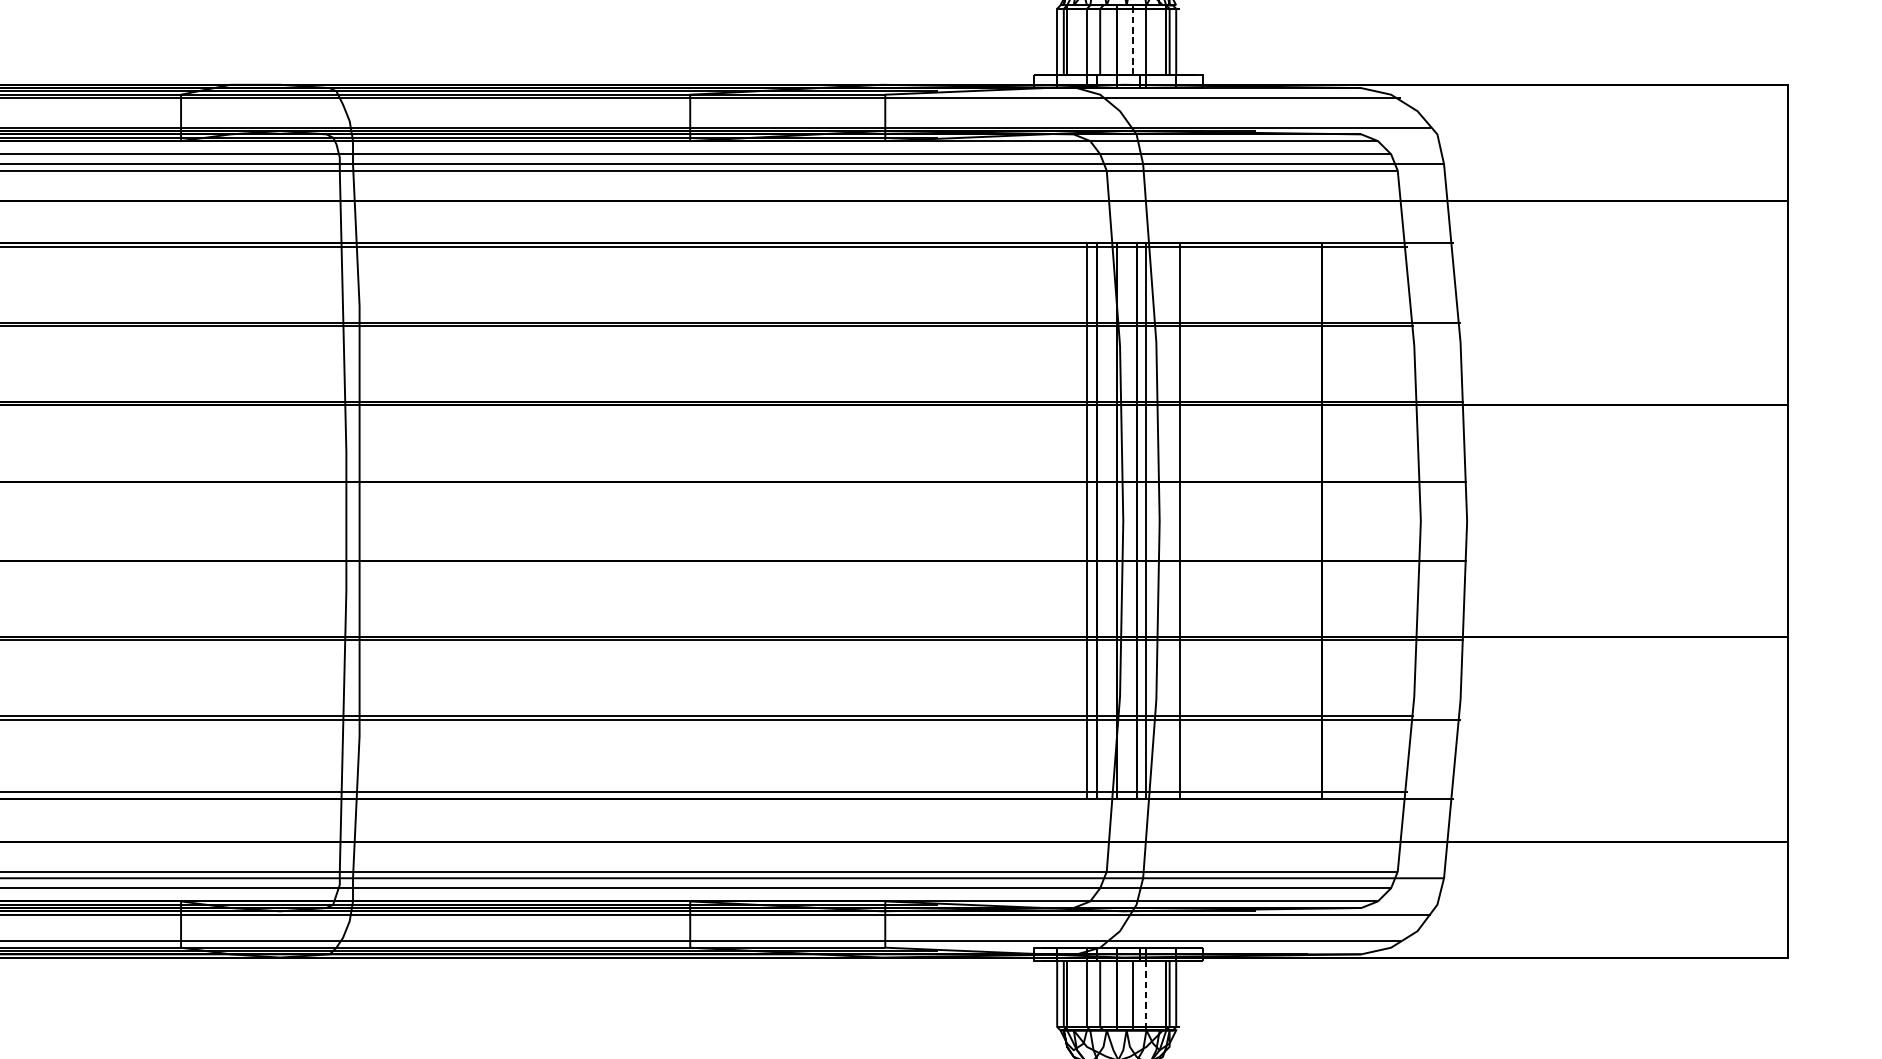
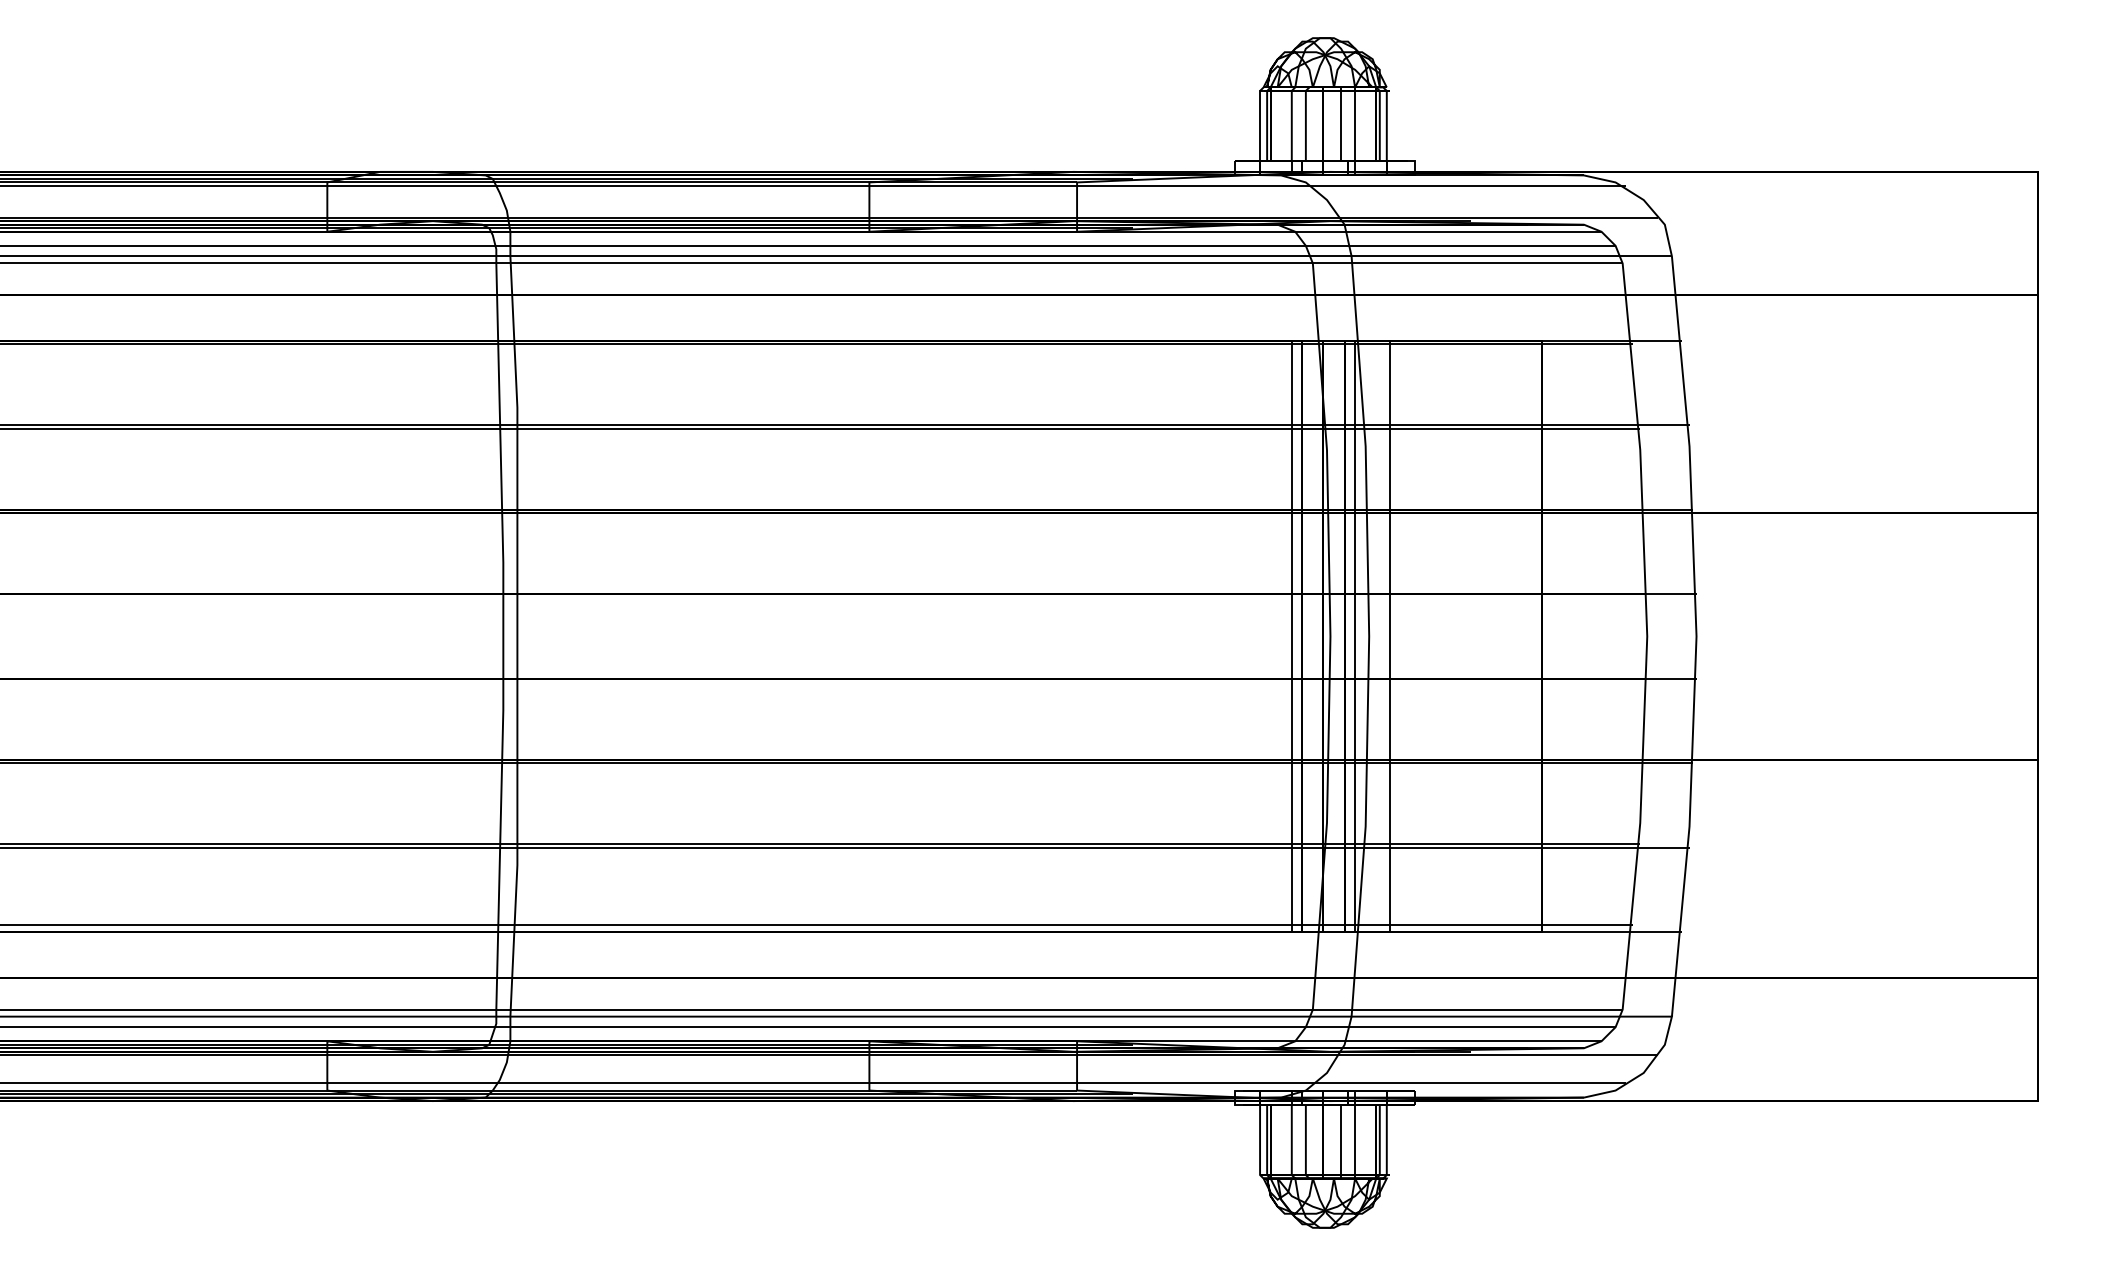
line: (1133, 39) -> (1341, 123), dashed -> solid
line: (1146, 996) -> (1355, 1142), dashed -> solid

